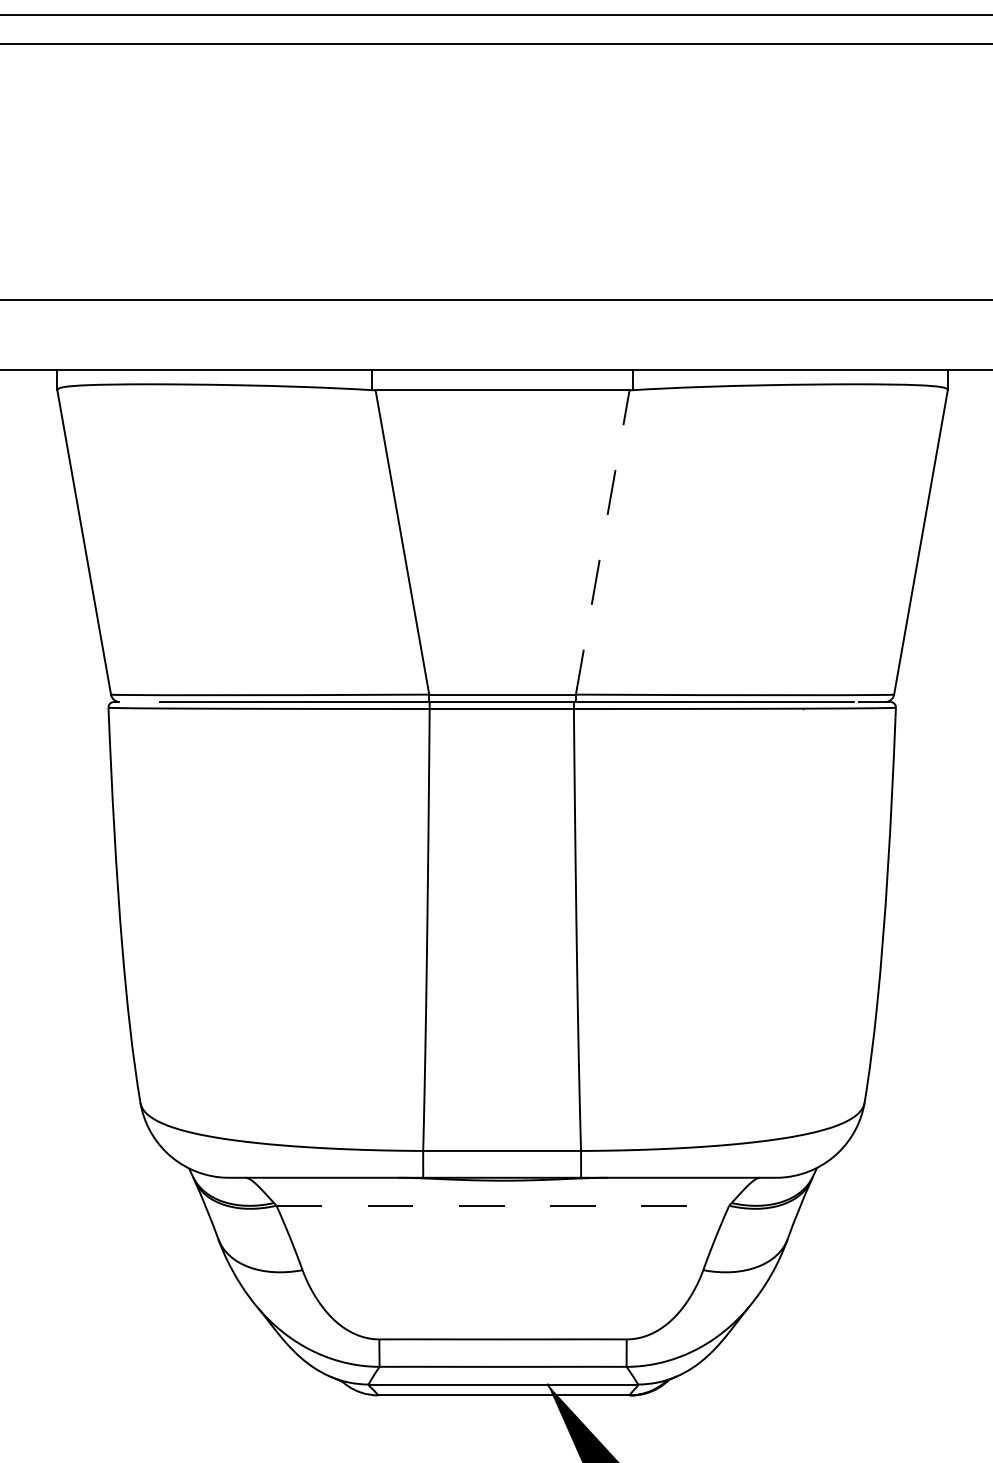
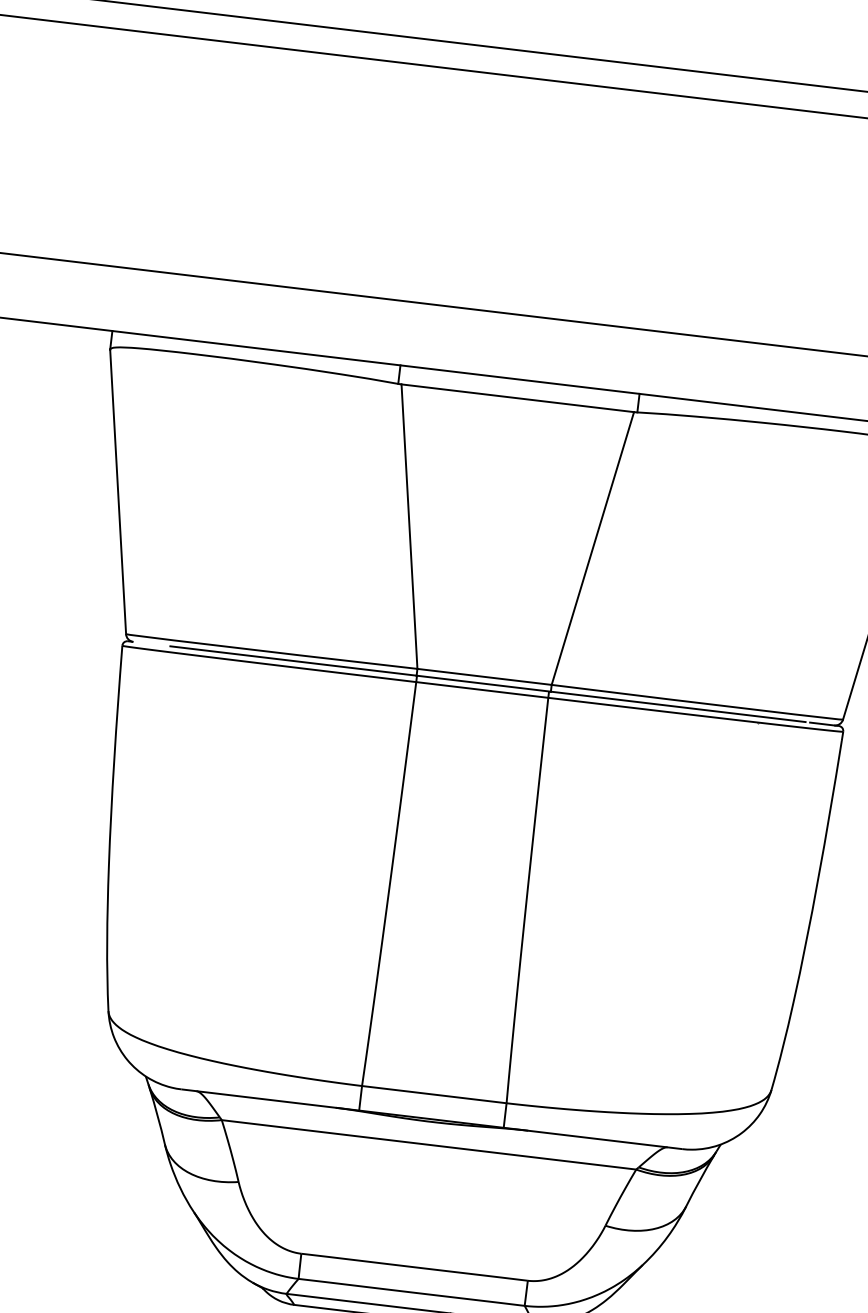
line: (602, 542) -> (592, 548), dashed -> solid
line: (503, 1205) -> (429, 1144), dashed -> solid

